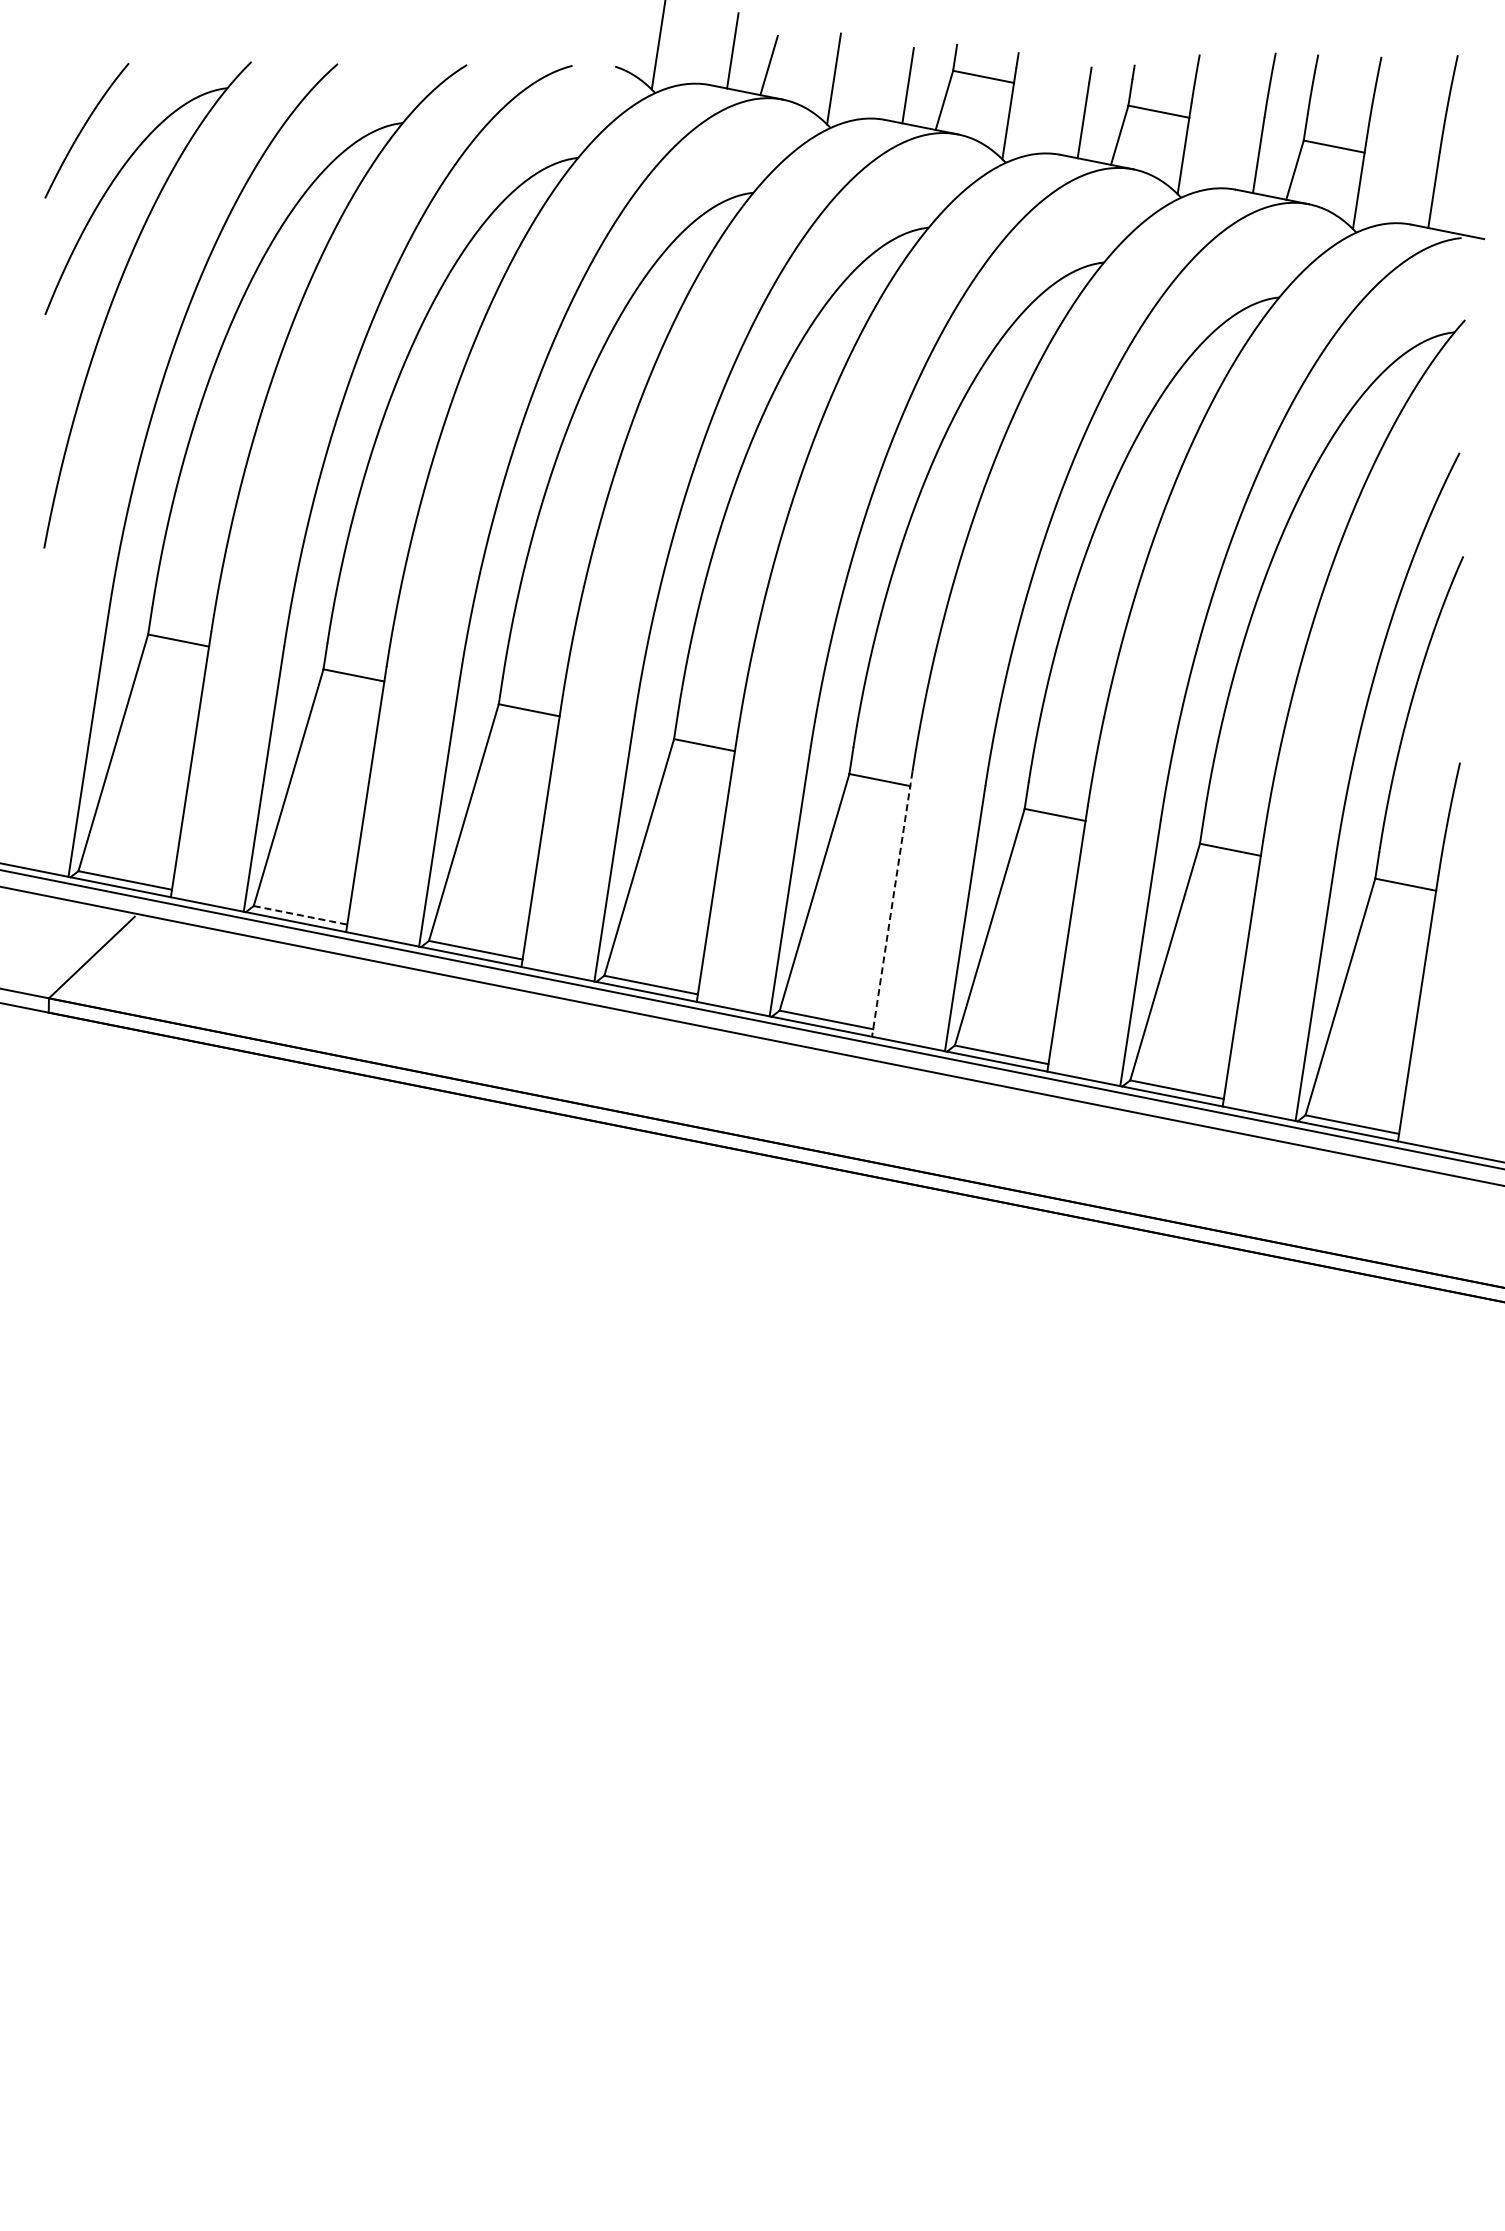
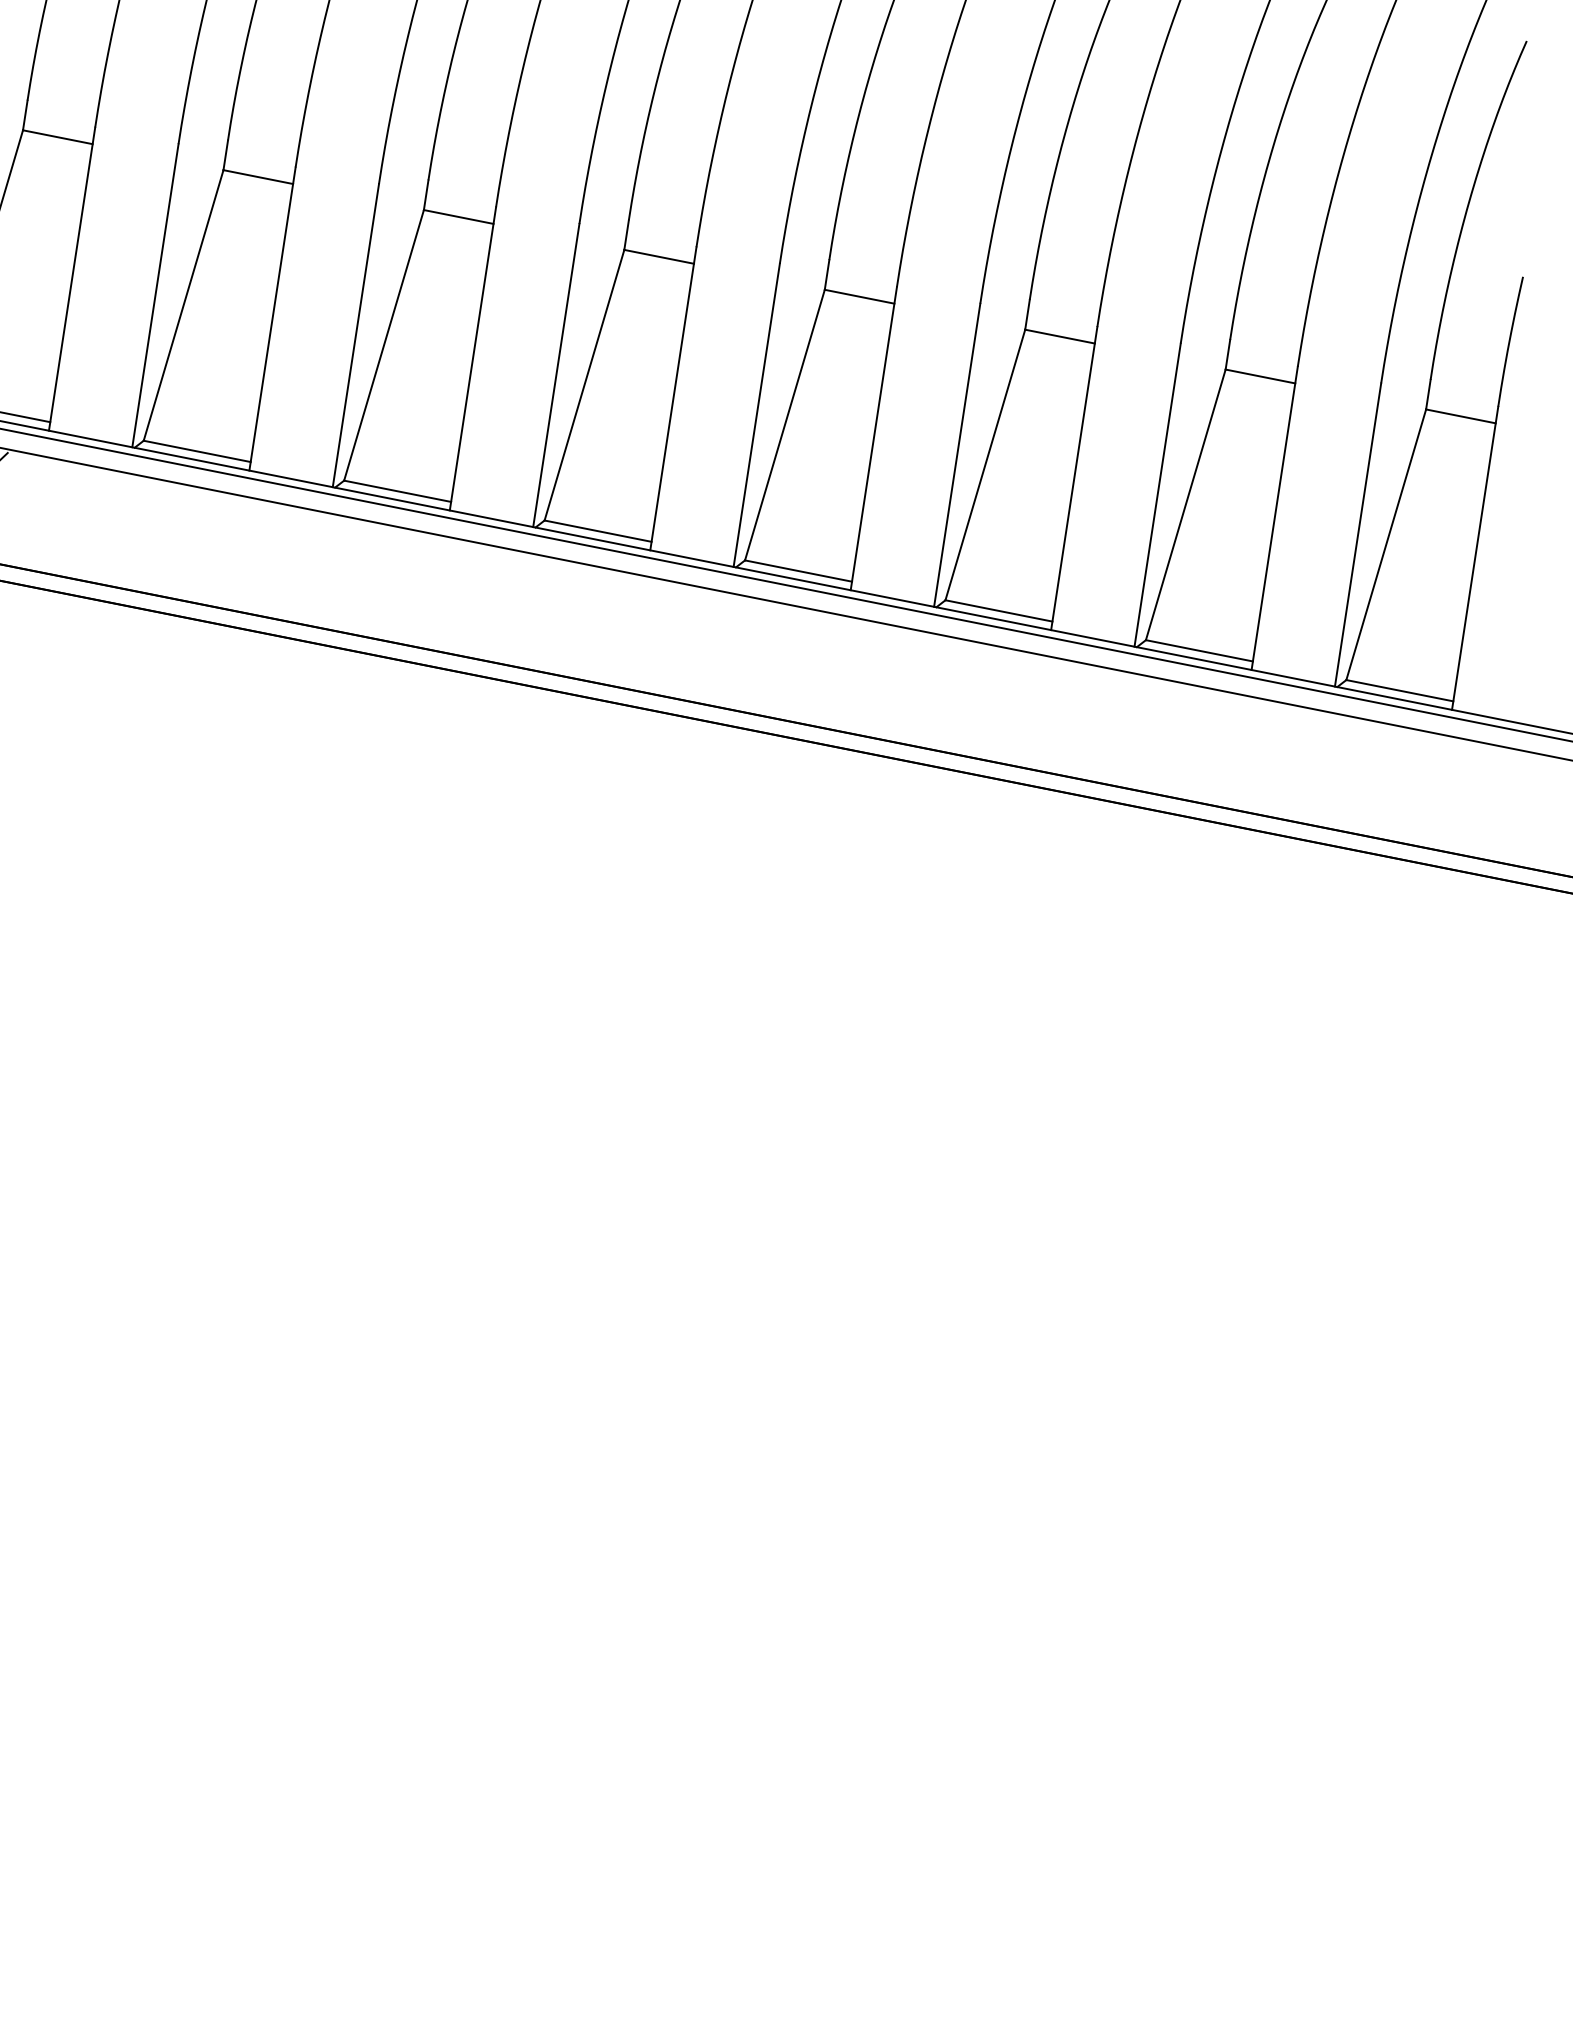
line: (892, 904) -> (874, 439), dashed -> solid
line: (300, 915) -> (197, 451), dashed -> solid

